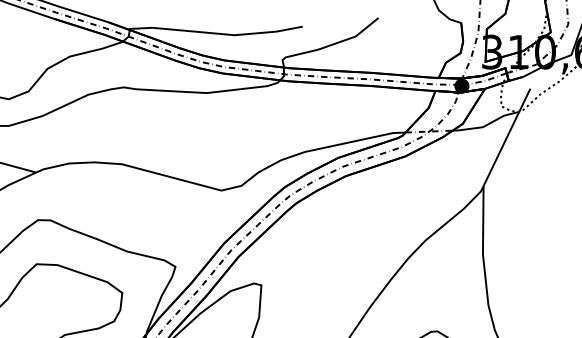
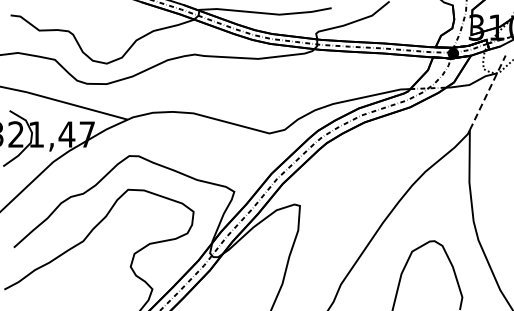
line: (507, 136) -> (488, 92), solid -> dashed

